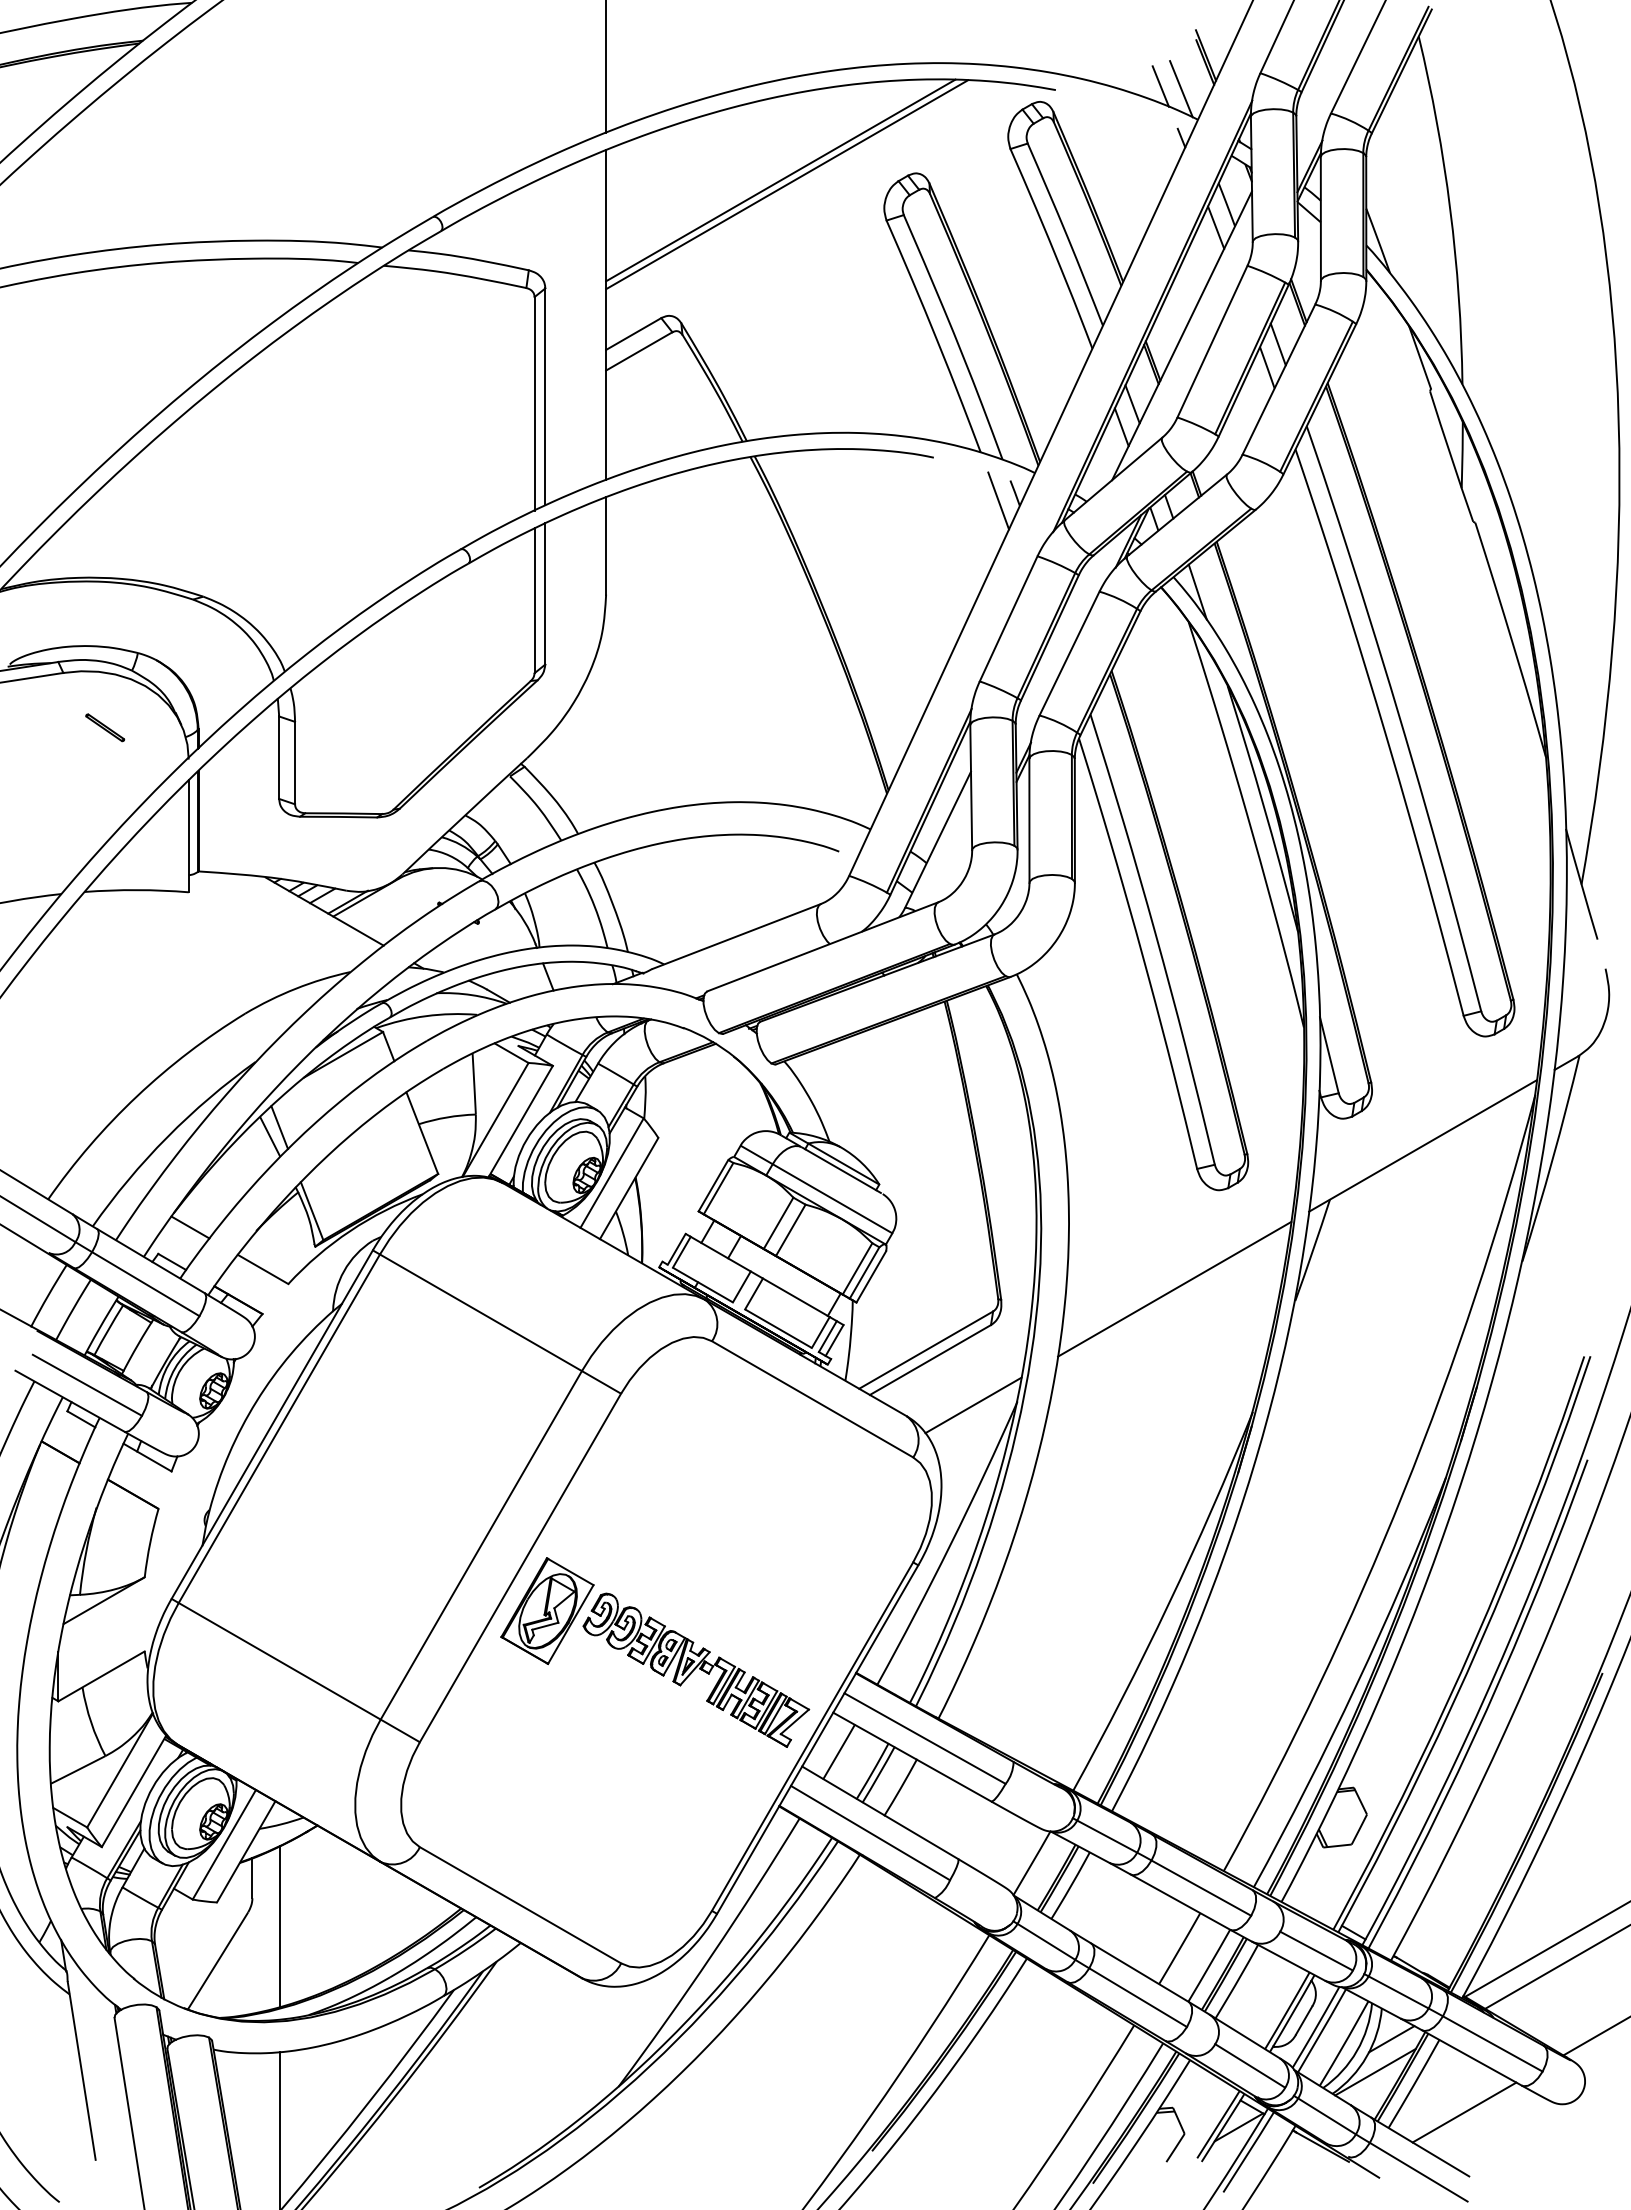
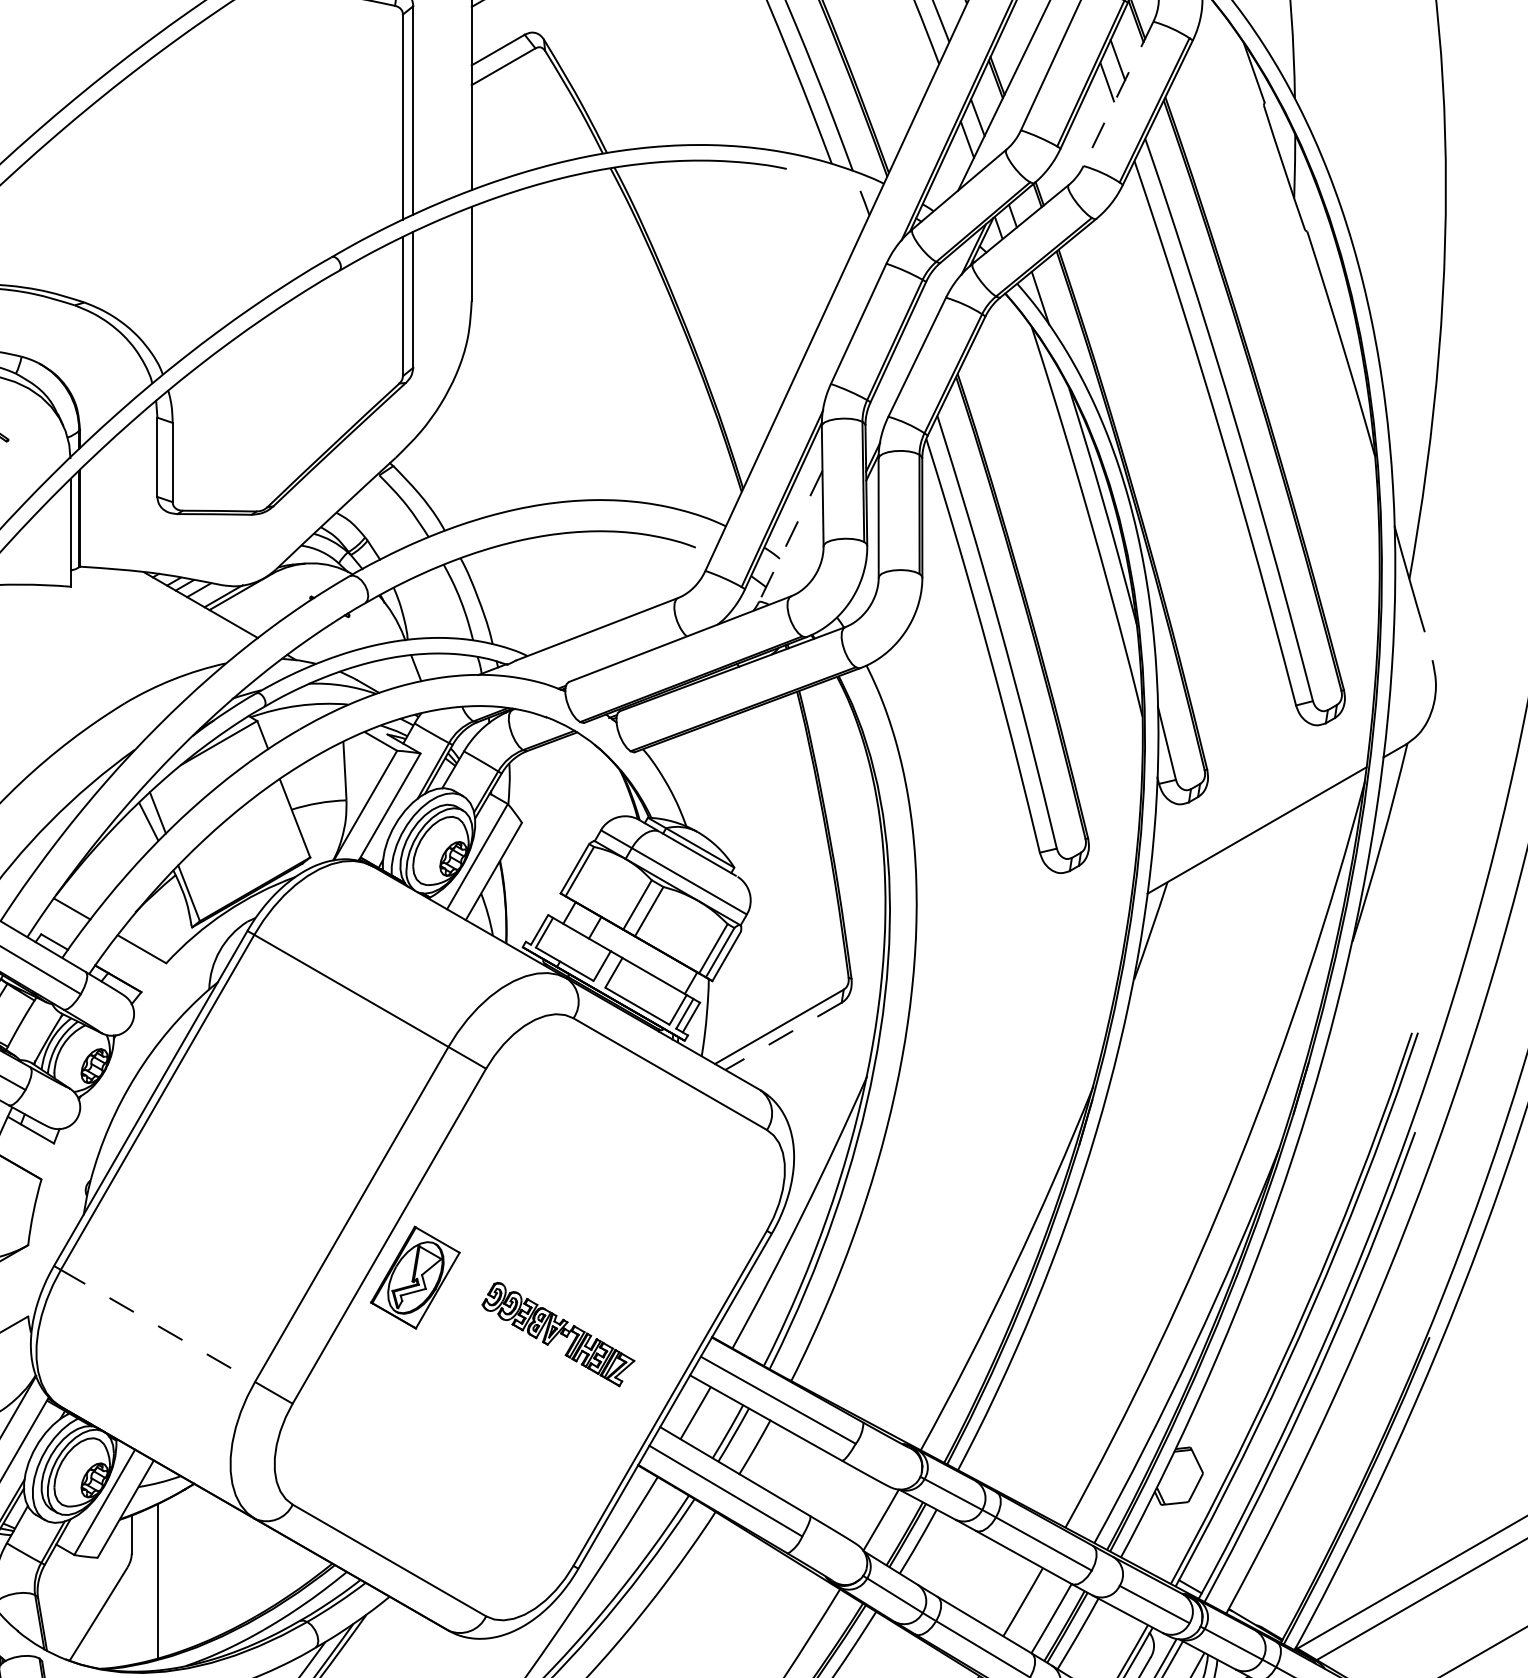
line: (1278, 380) -> (1118, 94), solid -> dashed
line: (998, 500) -> (848, 210), removed
line: (938, 839) -> (791, 535), solid -> dashed
line: (1174, 1288) -> (1018, 967), removed
line: (930, 1360) -> (783, 1036), solid -> dashed
line: (973, 1405) -> (824, 1080), removed
line: (279, 1661) -> (157, 1326), solid -> dashed
part: (696, 1669) -> (558, 1333), size x0.7

